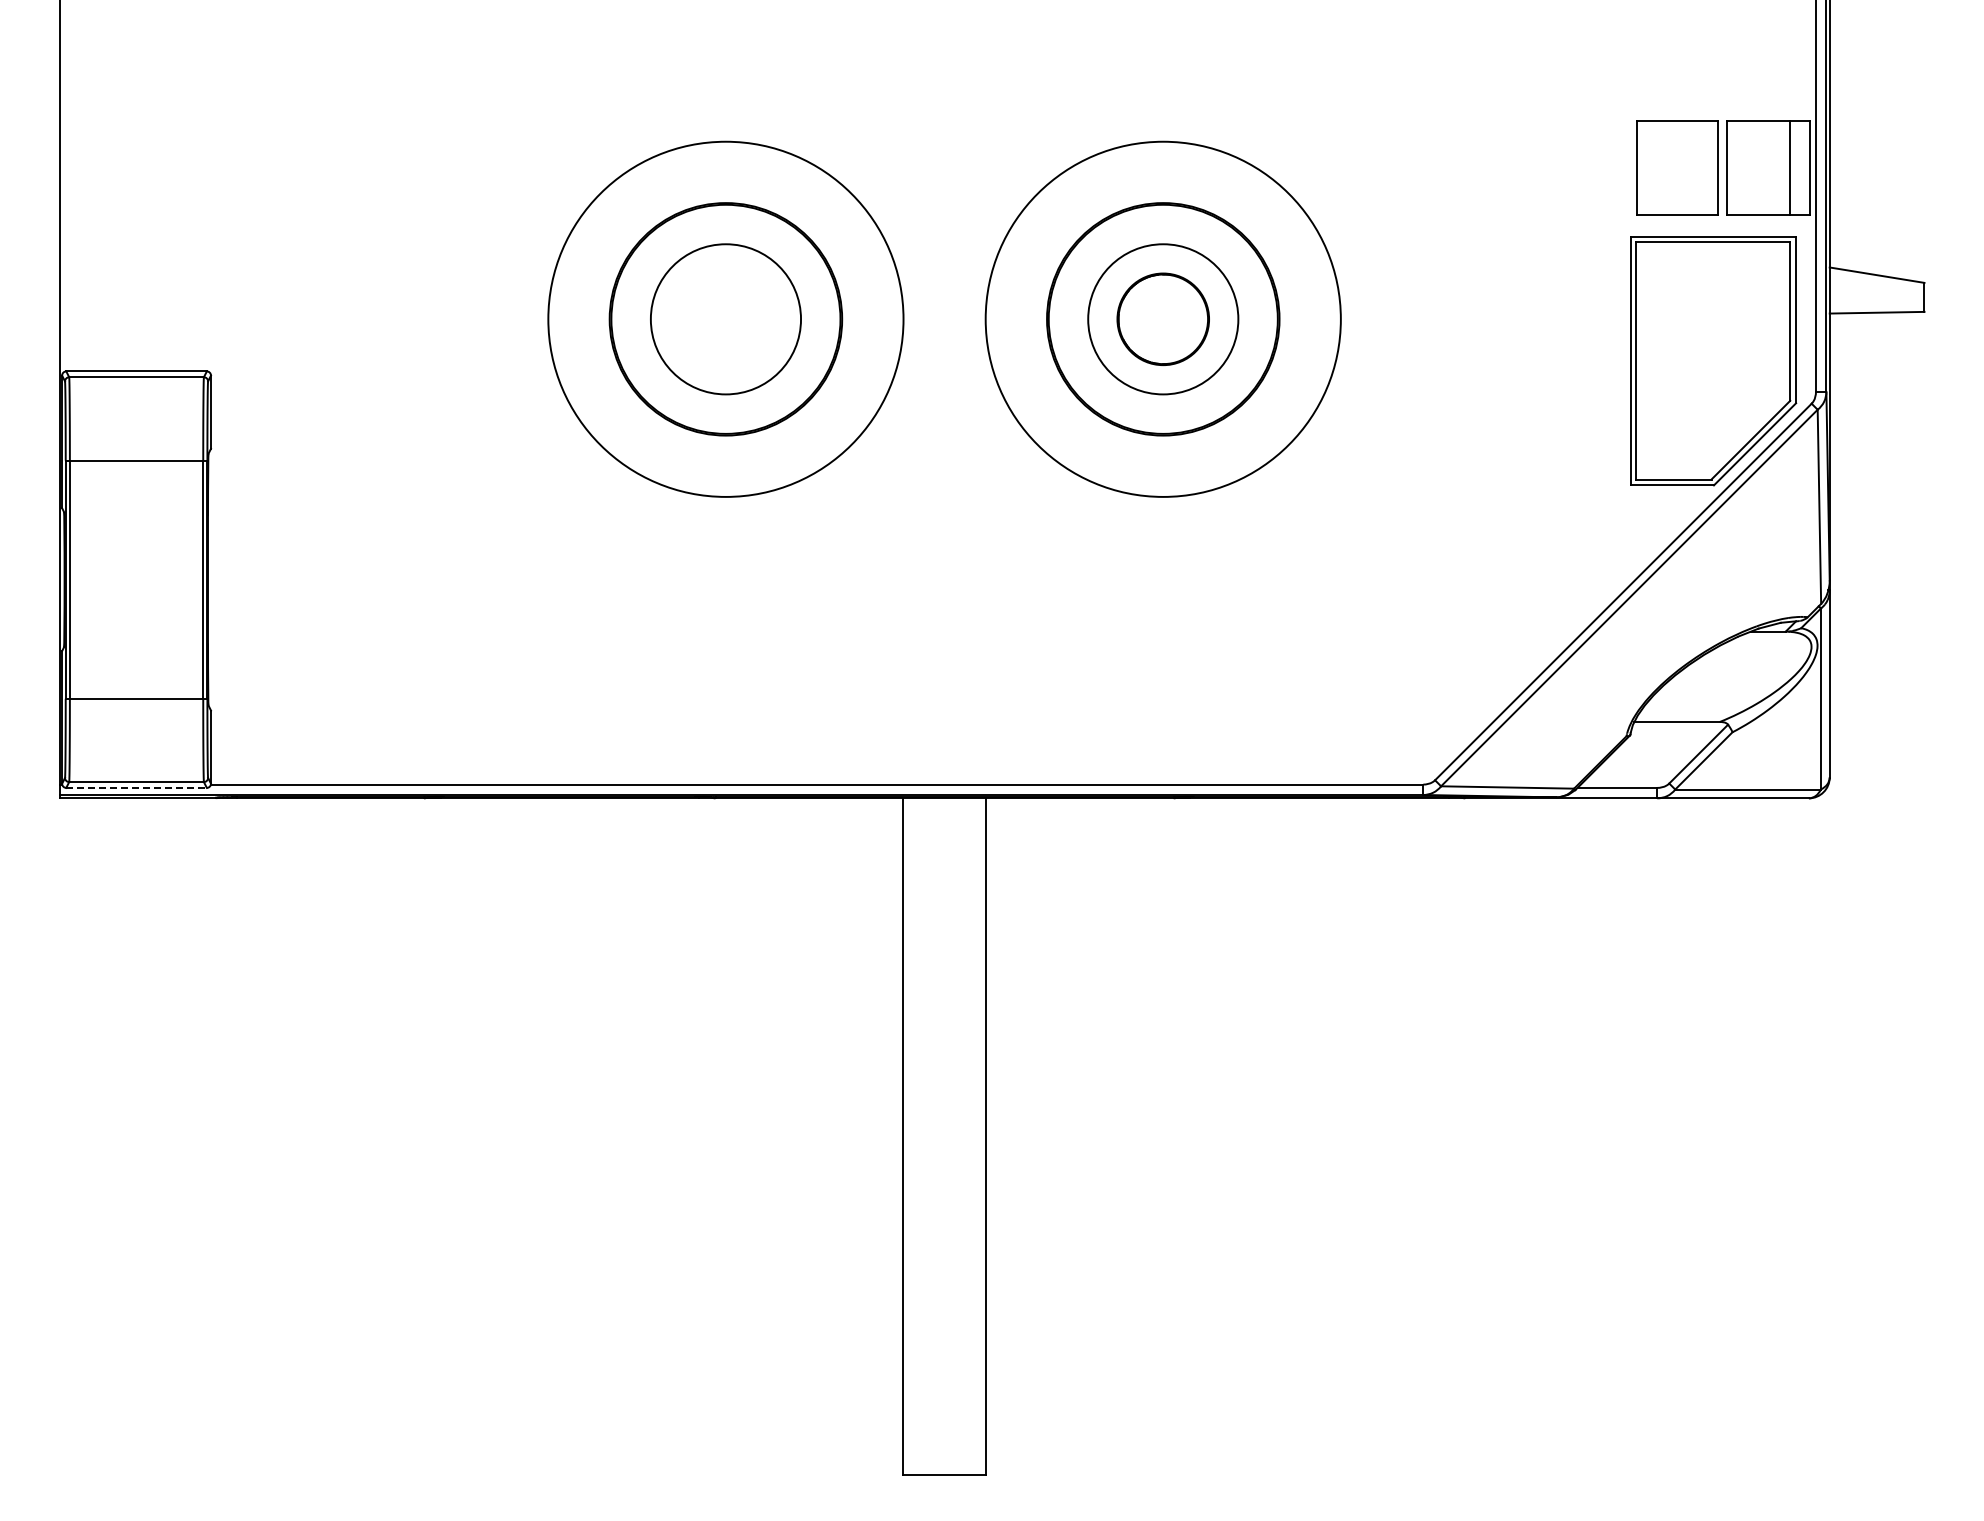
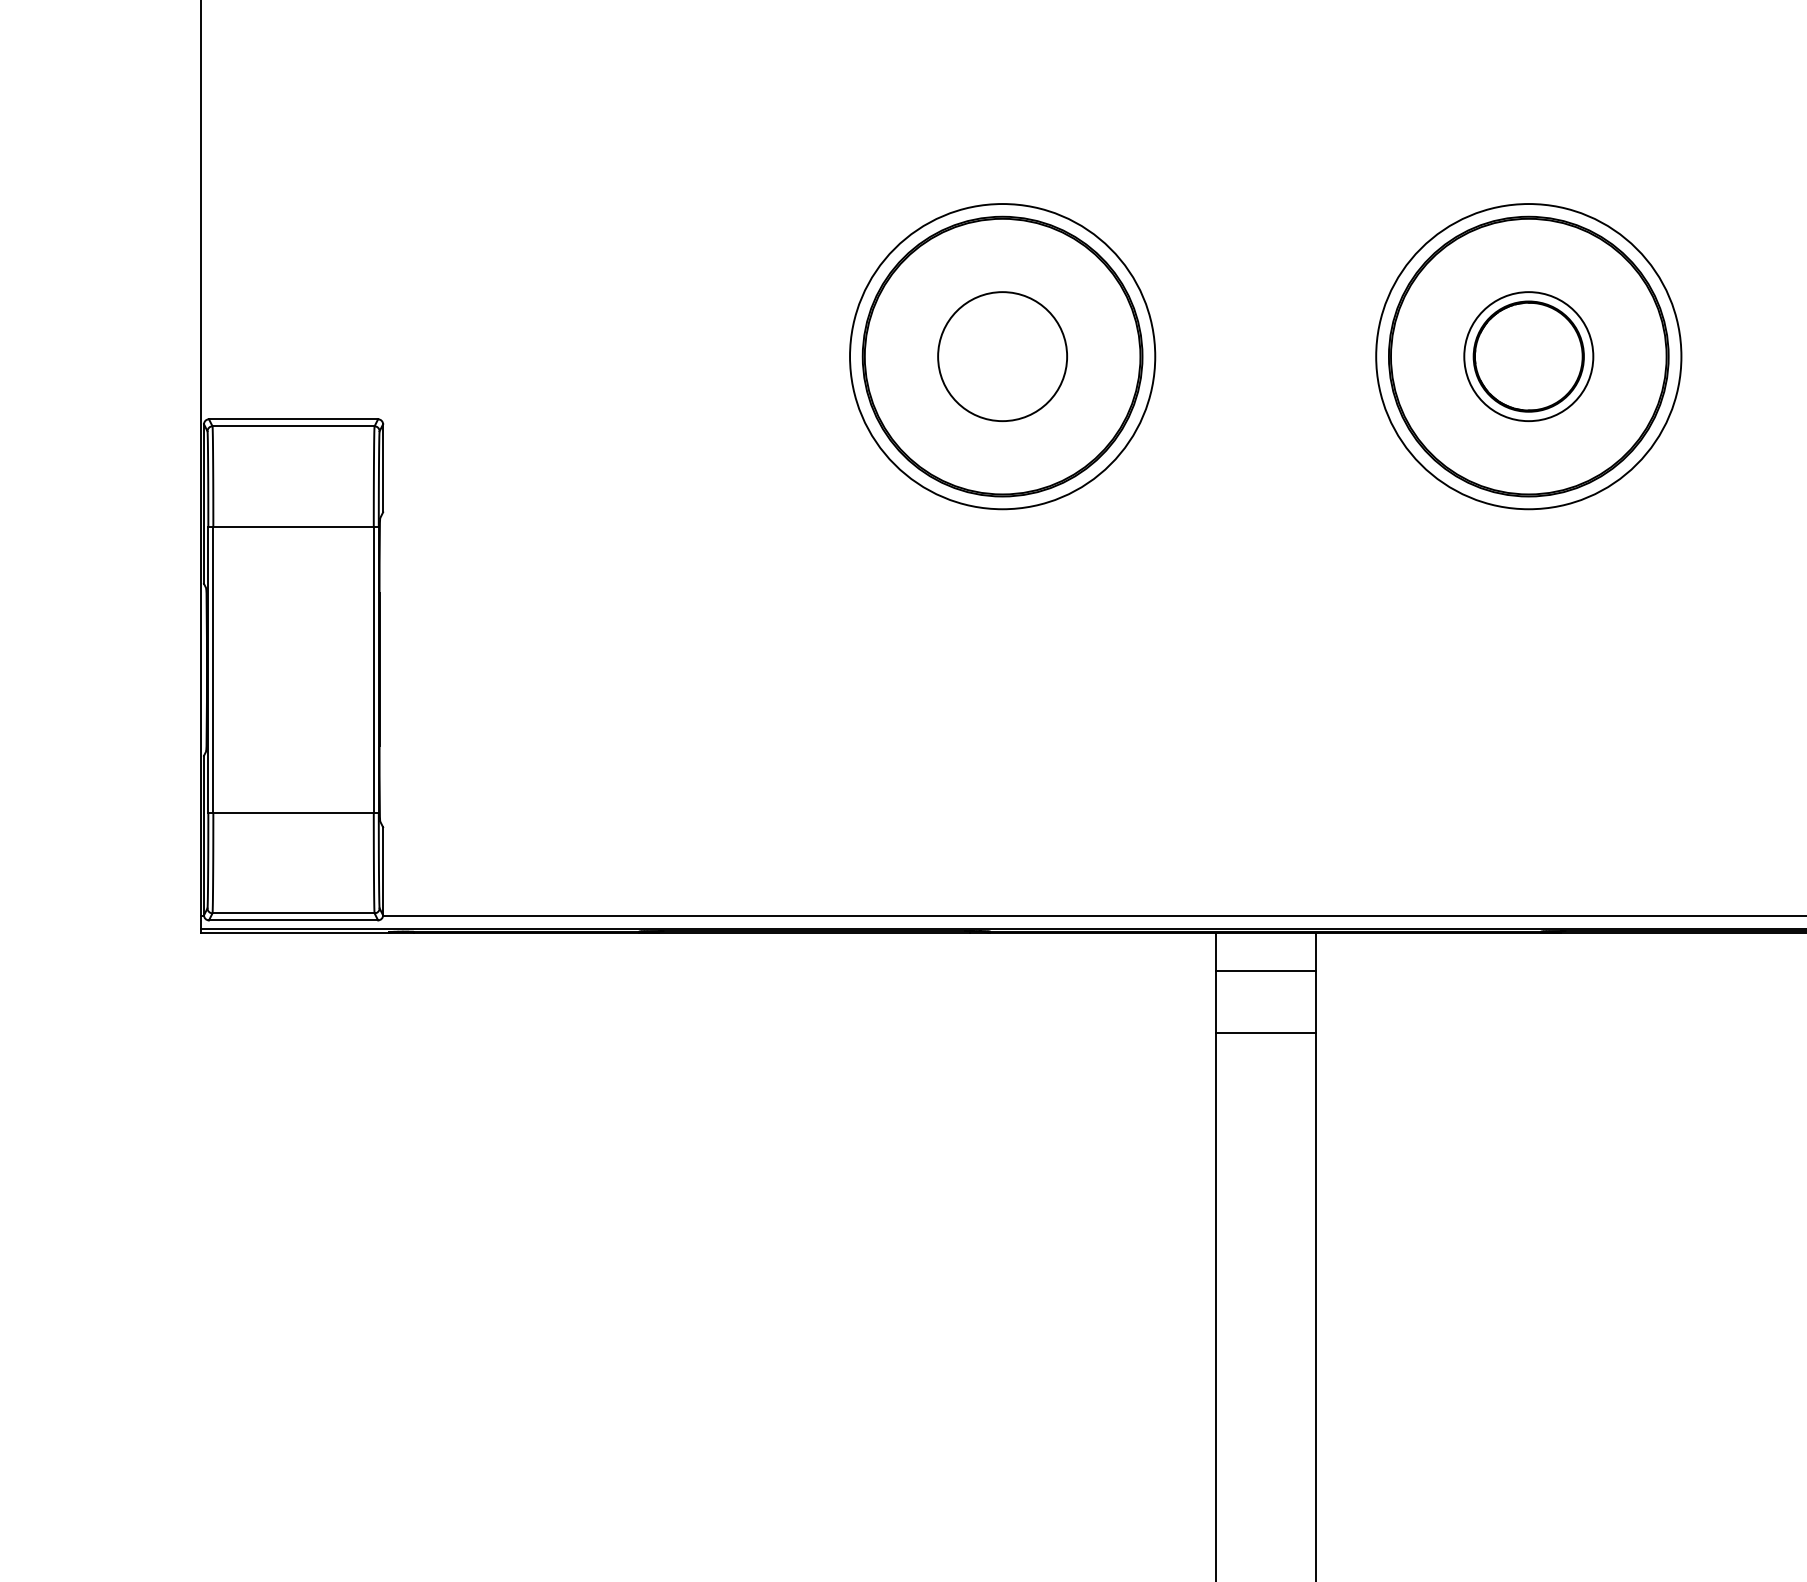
circle: (725, 318) -> (1002, 355), size x0.71
circle: (1162, 318) -> (1527, 355), size x0.71
circle: (725, 319) -> (1002, 356), size x0.71
circle: (1163, 319) -> (1529, 356), size x0.71
line: (137, 787) -> (294, 919), dashed -> solid
line: (944, 829) -> (1265, 970), added
line: (944, 881) -> (1265, 1032), added

